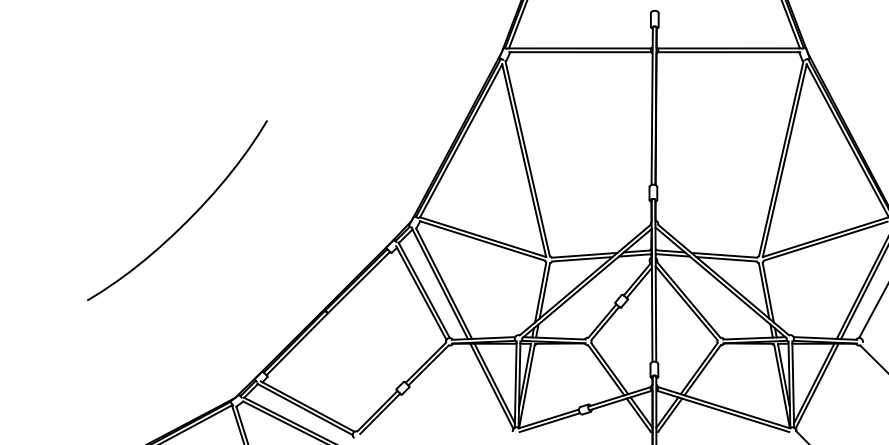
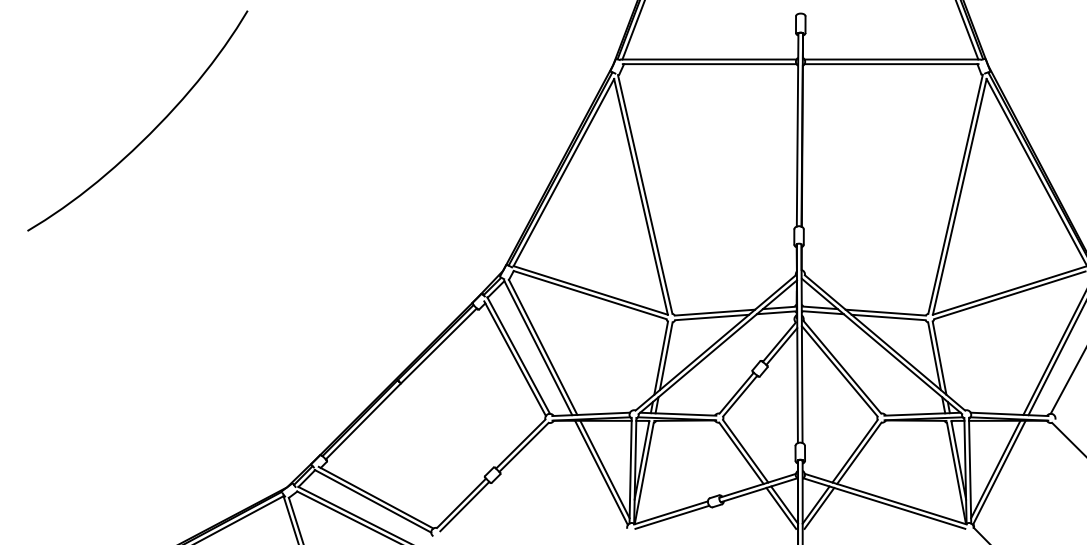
curve: (187, 220) -> (150, 132), moved

